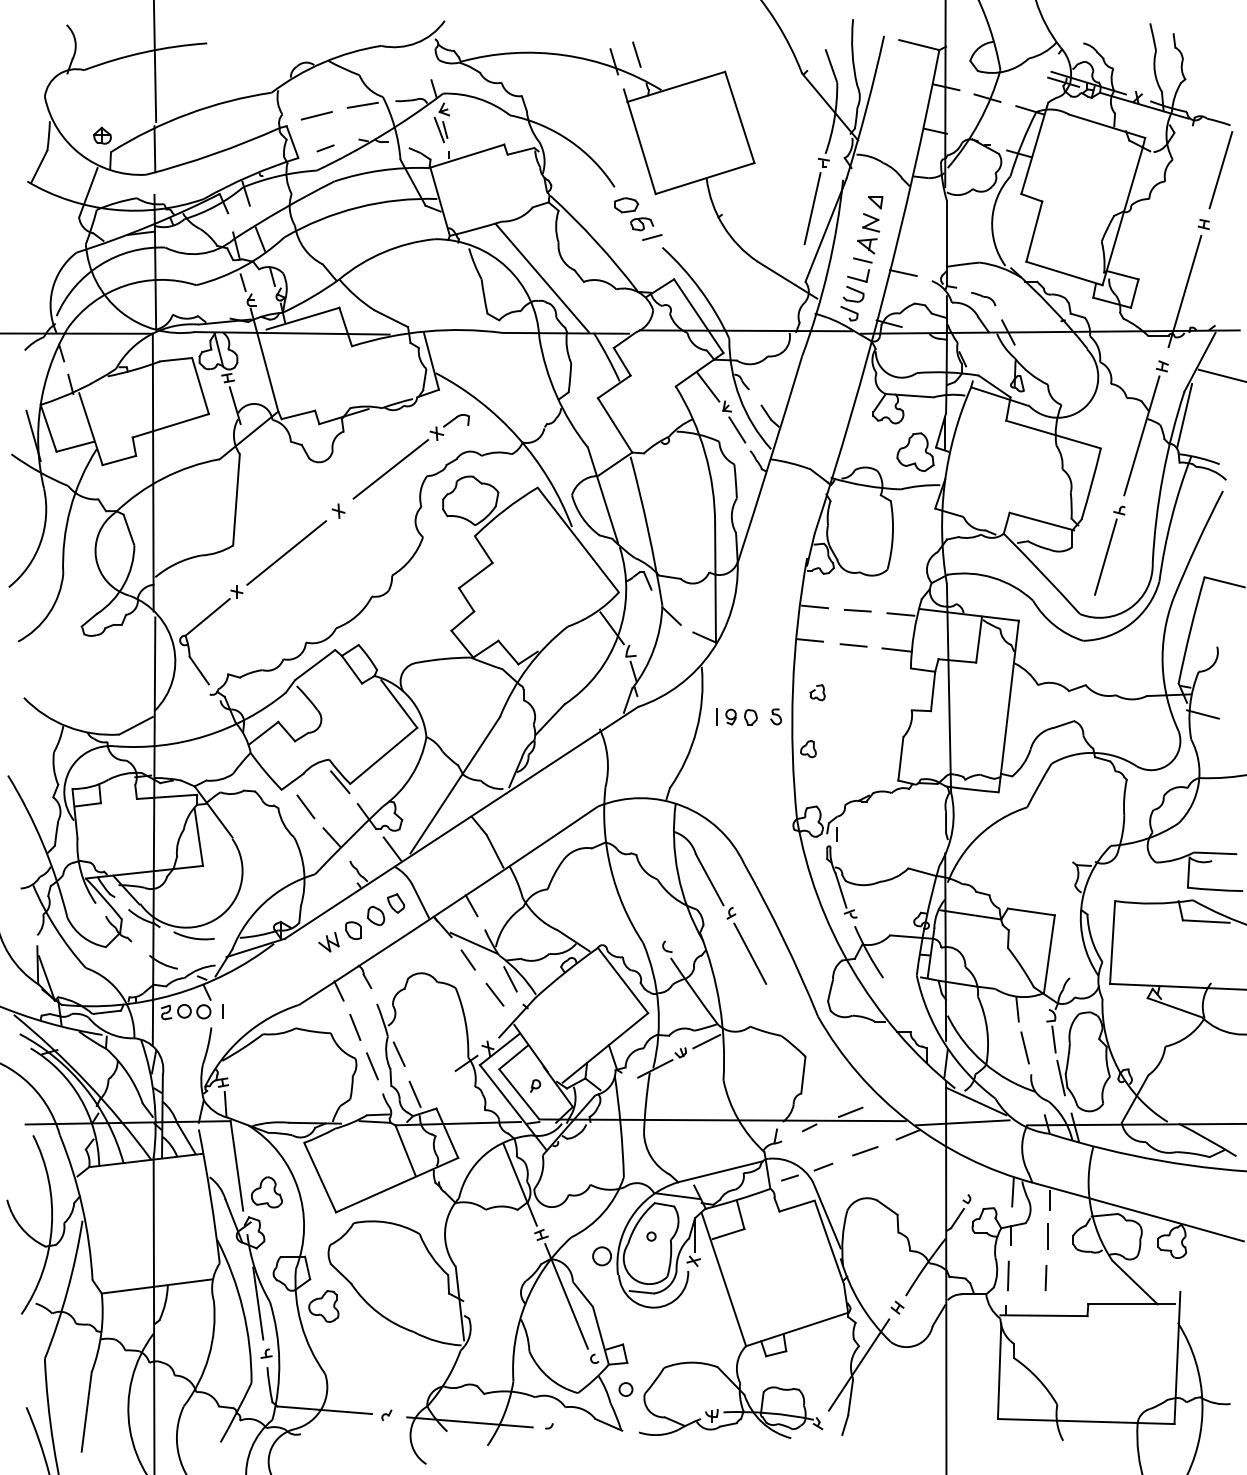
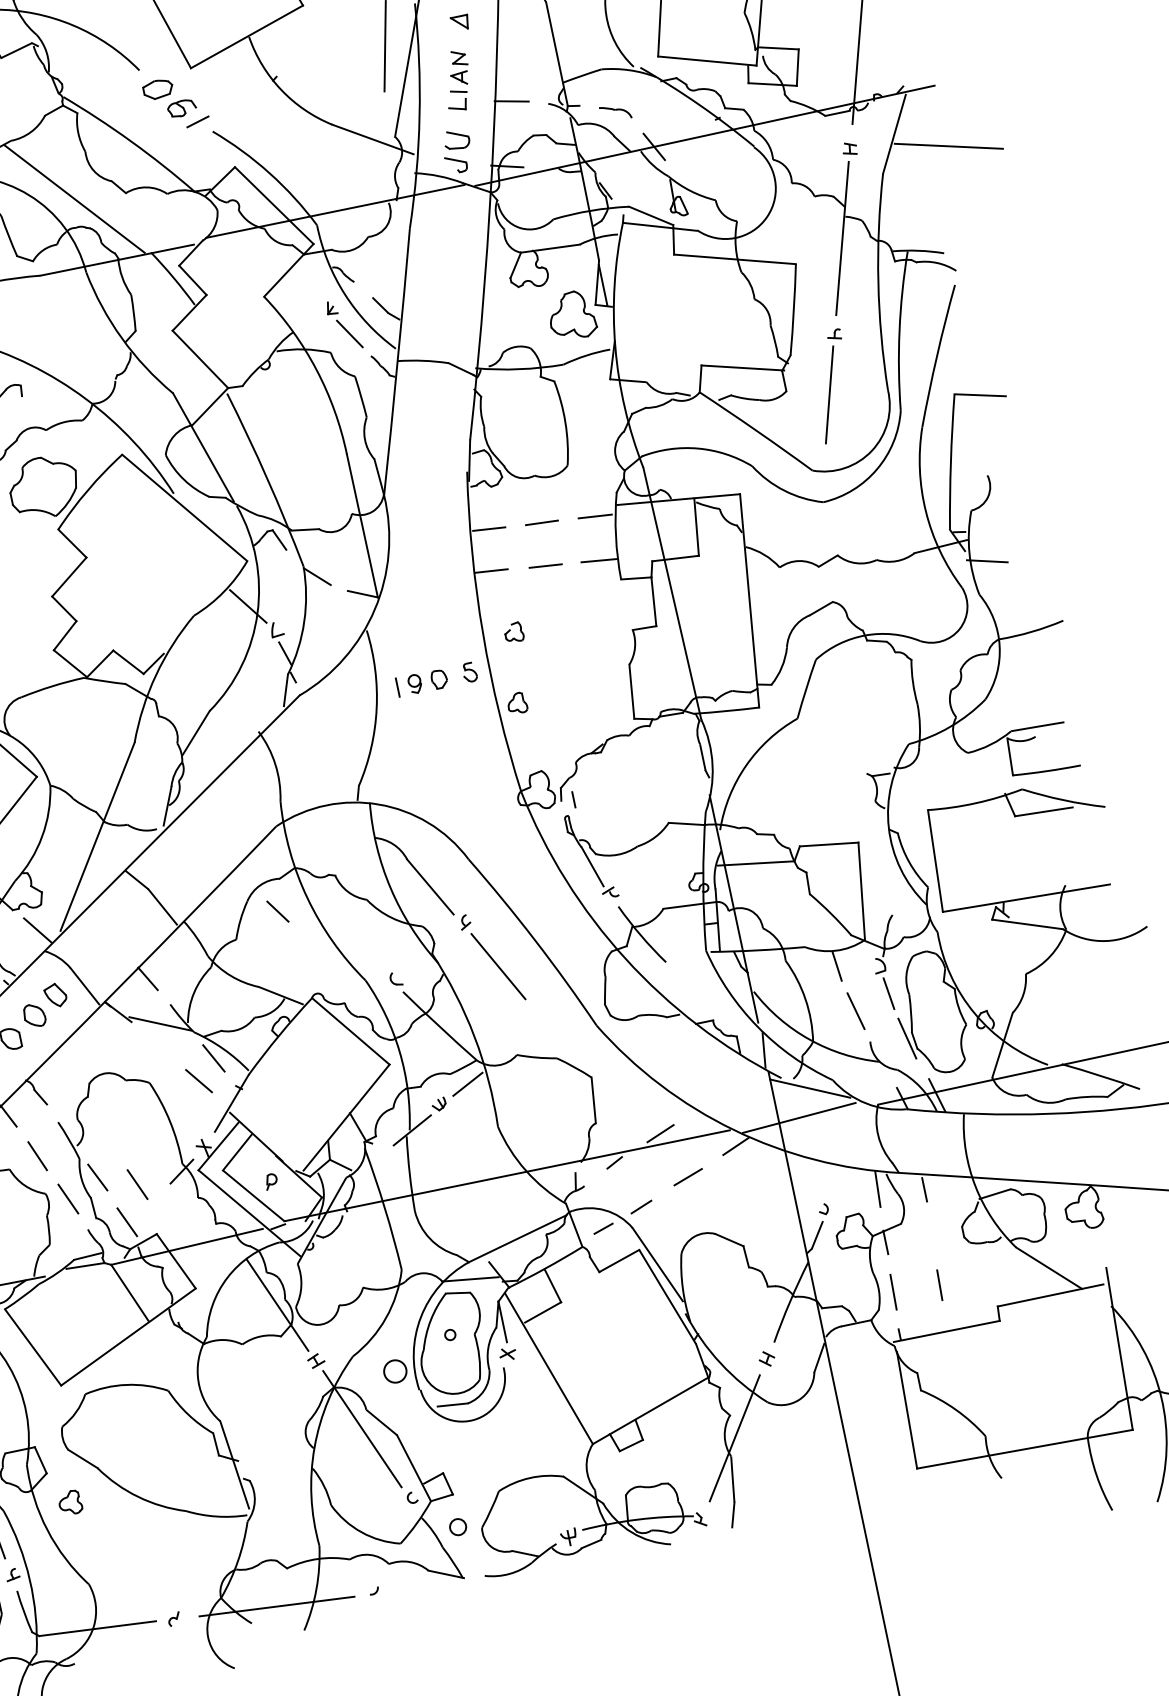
part: (863, 247) -> (456, 80), size x0.7
line: (708, 387) -> (304, 289), removed
line: (1184, 415) -> (889, 203), removed
line: (467, 959) -> (276, 911), moved
line: (429, 1066) -> (137, 1184), added
line: (1048, 1236) -> (932, 1234), removed
part: (323, 1306) -> (69, 1503), size x0.6

